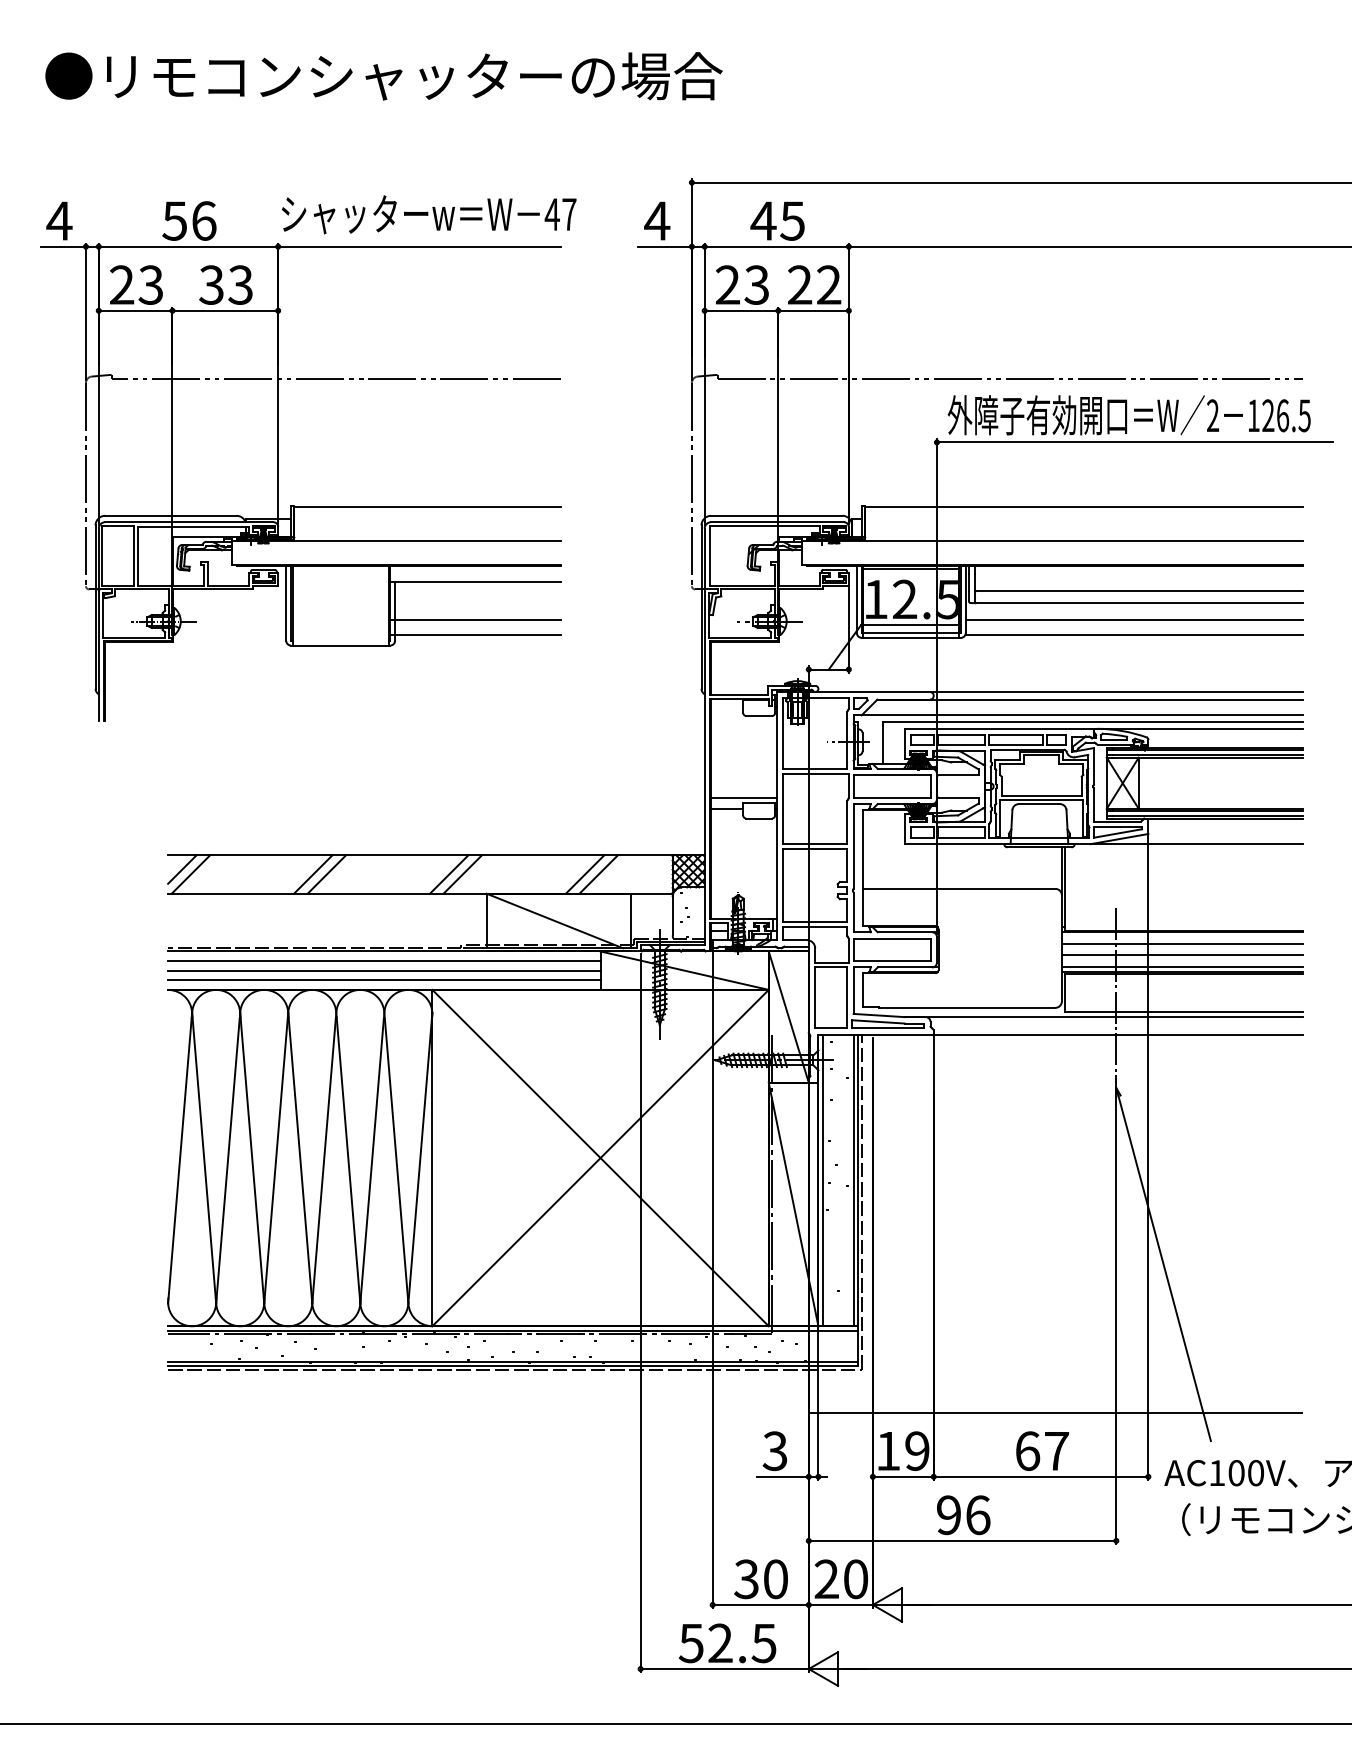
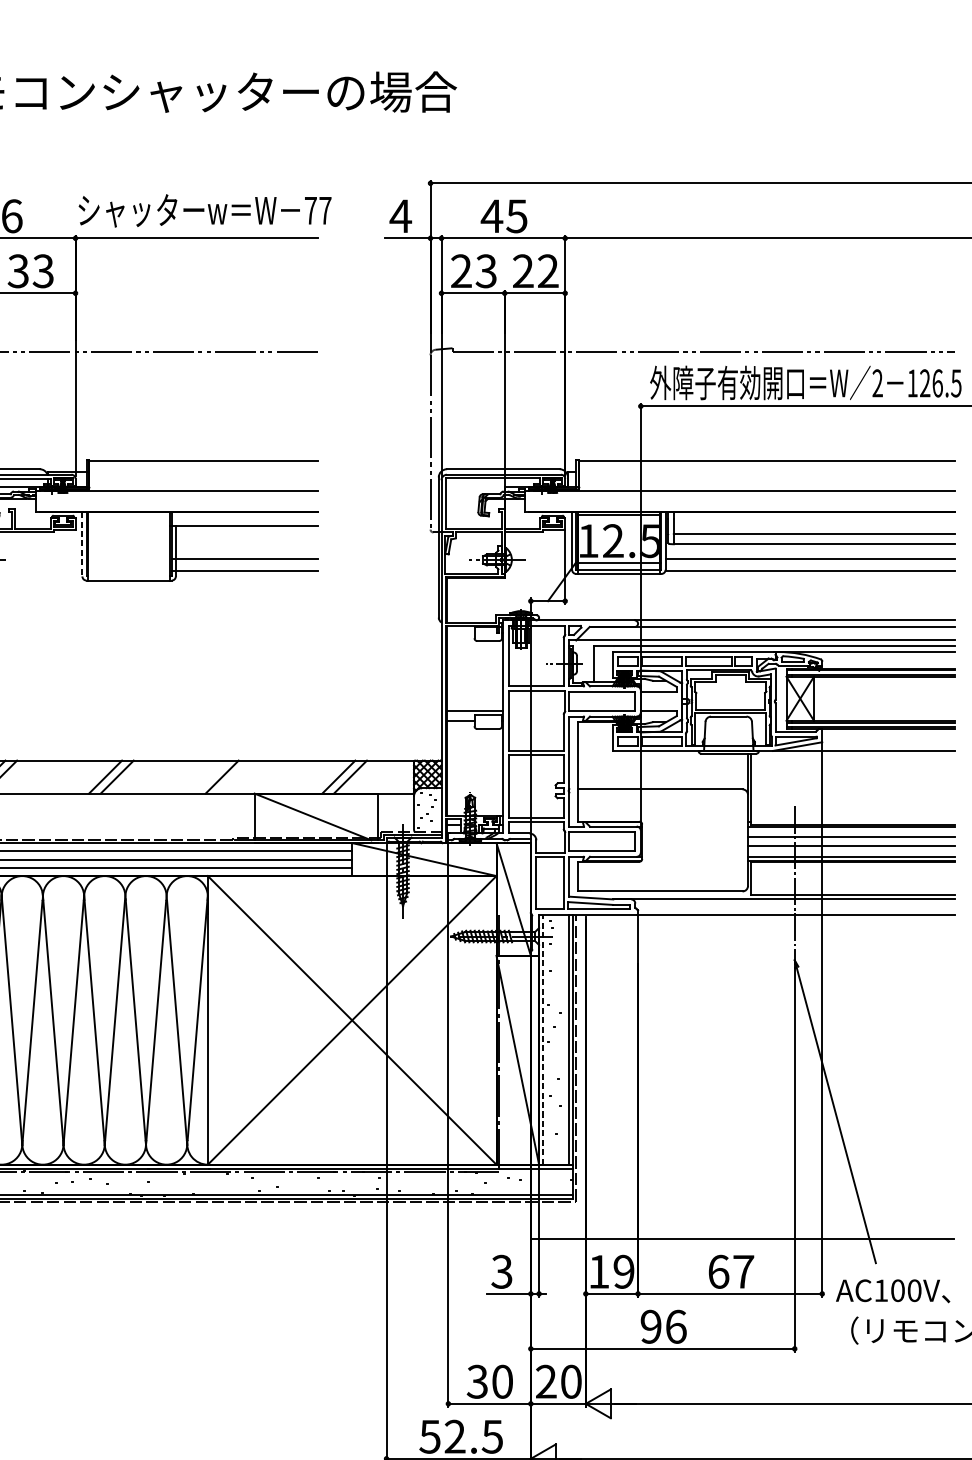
text: (551, 214) -> (310, 210), 47 -> 77
line: (286, 603) -> (82, 544), solid -> dashed
line: (462, 874) -> (233, 777), removed
line: (823, 1180) -> (543, 1039), solid -> dashed

